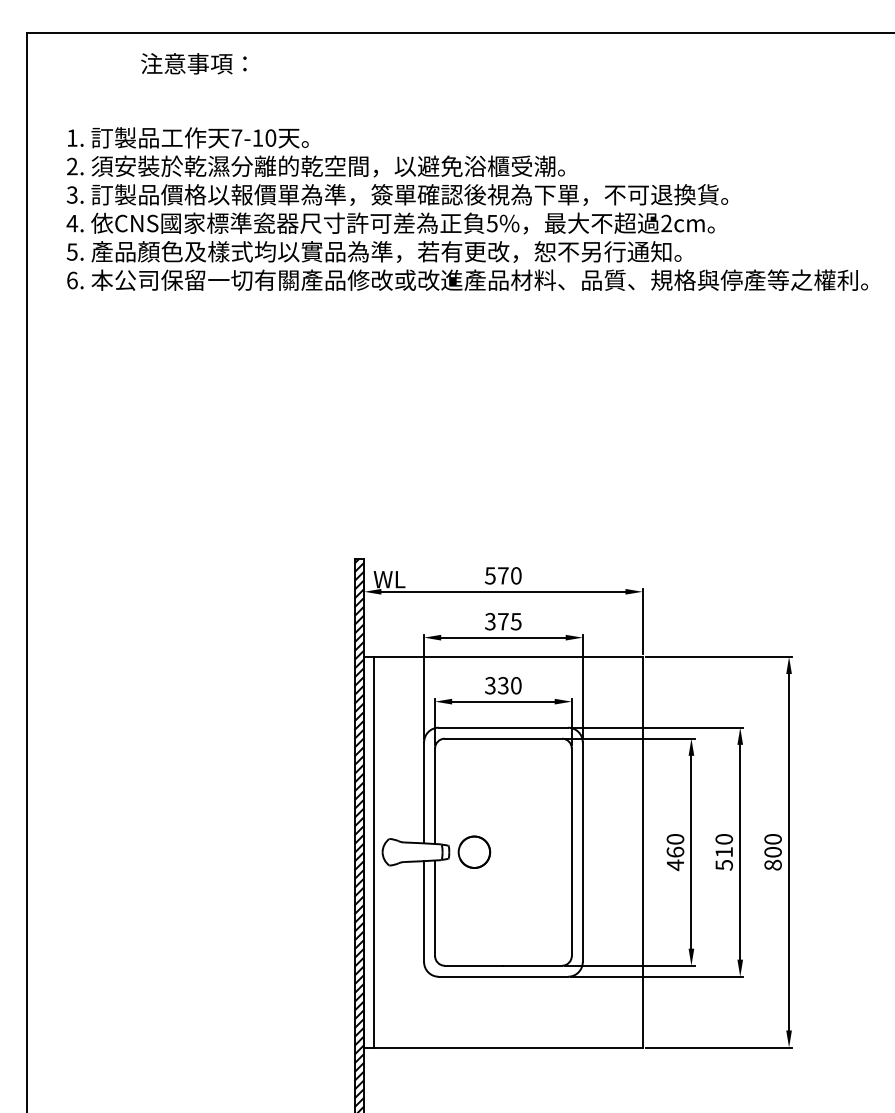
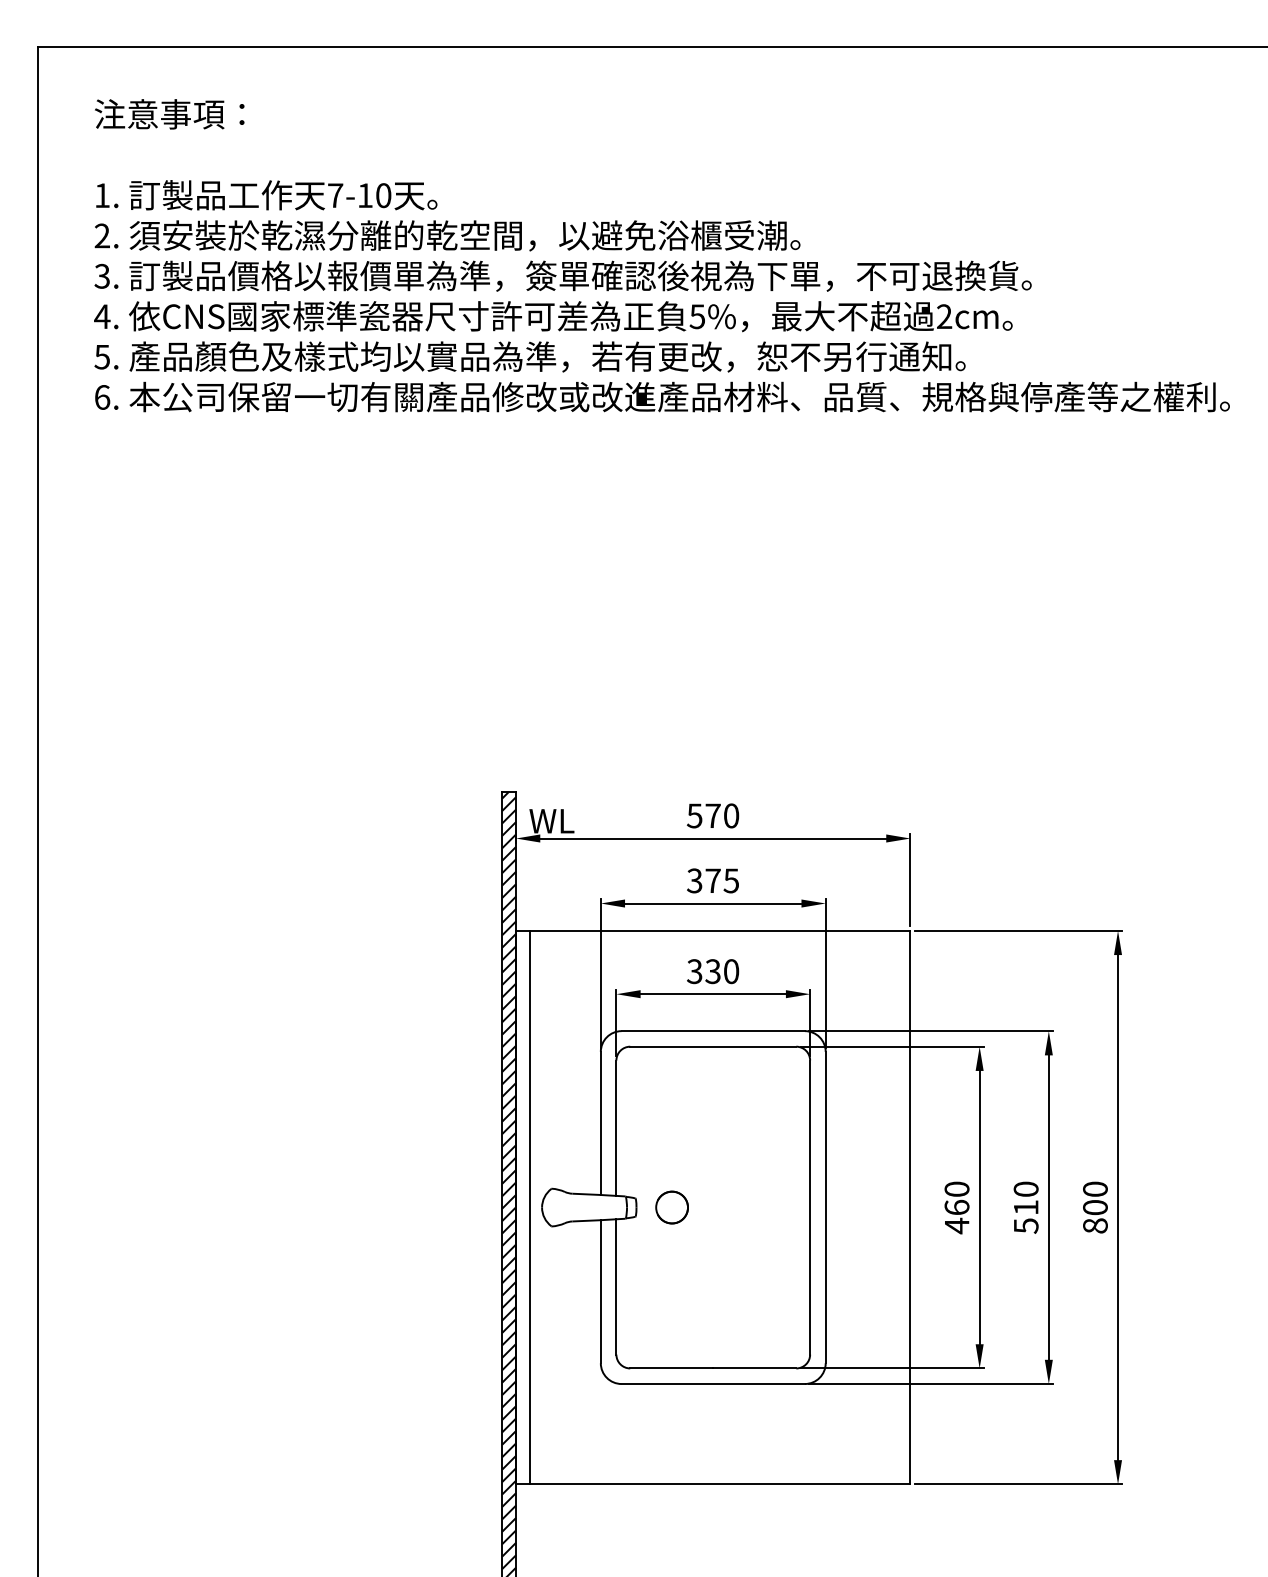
text: (193, 63) -> (169, 114), moved
part: (473, 852) -> (671, 1207), size x0.71

